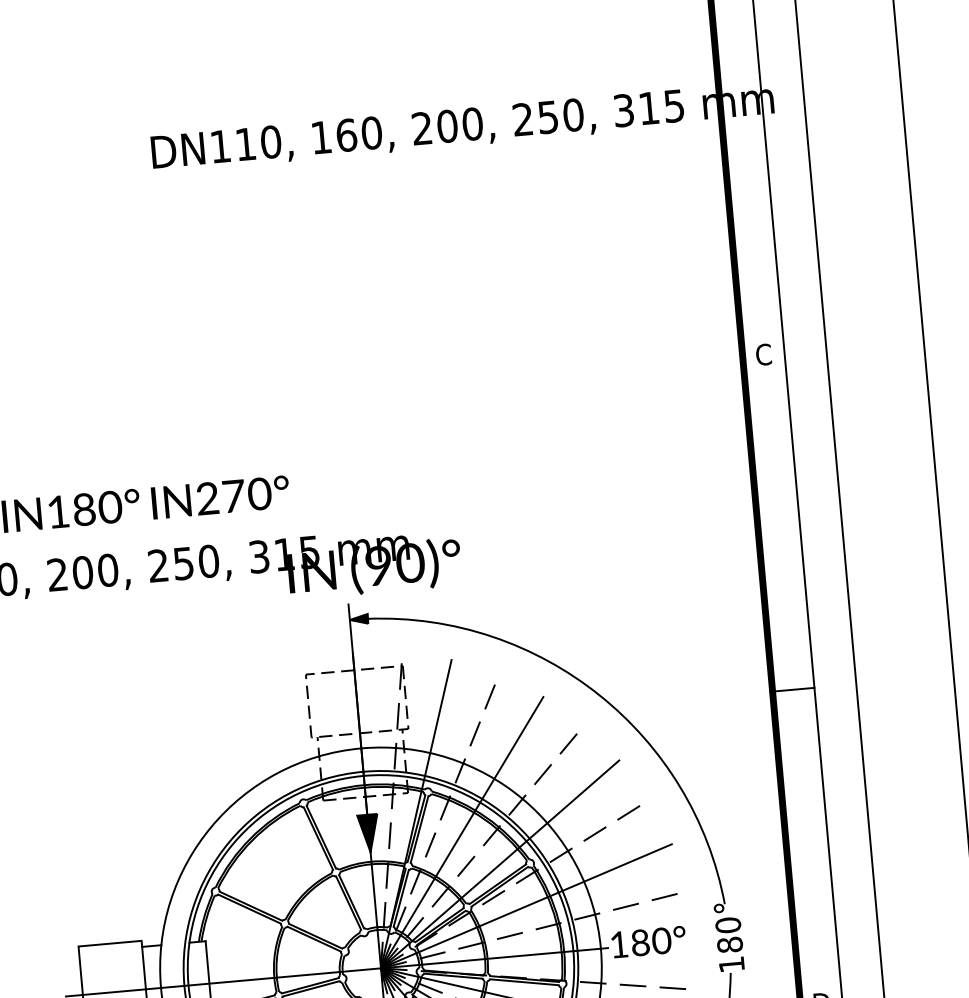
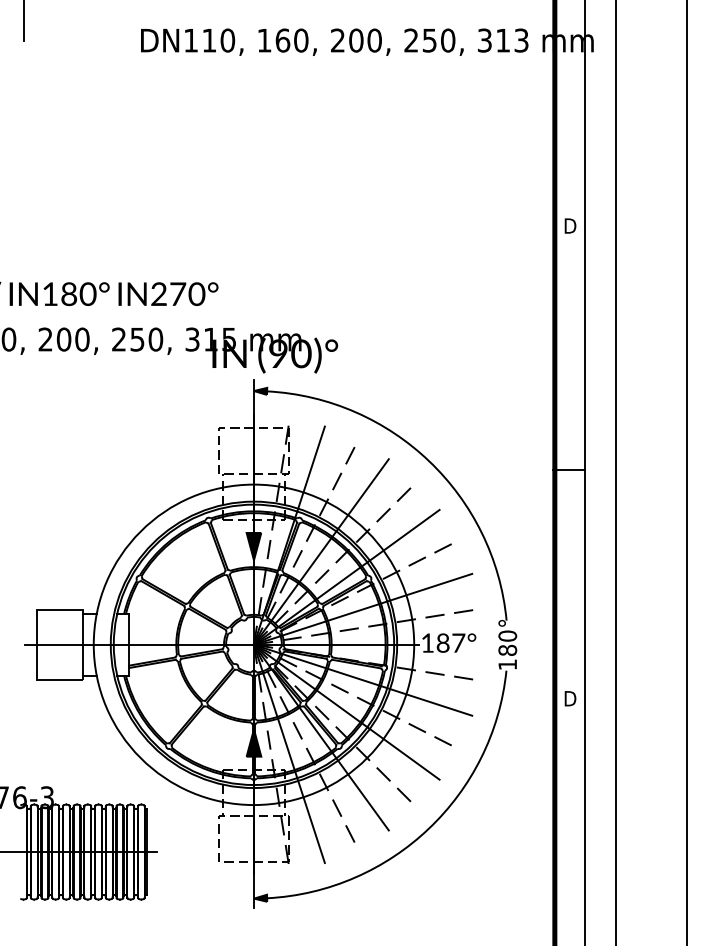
text: (674, 105) -> (521, 40), 315 -> 313
text: (764, 353) -> (570, 225), C -> D
text: (661, 940) -> (458, 642), 180° -> 187°

